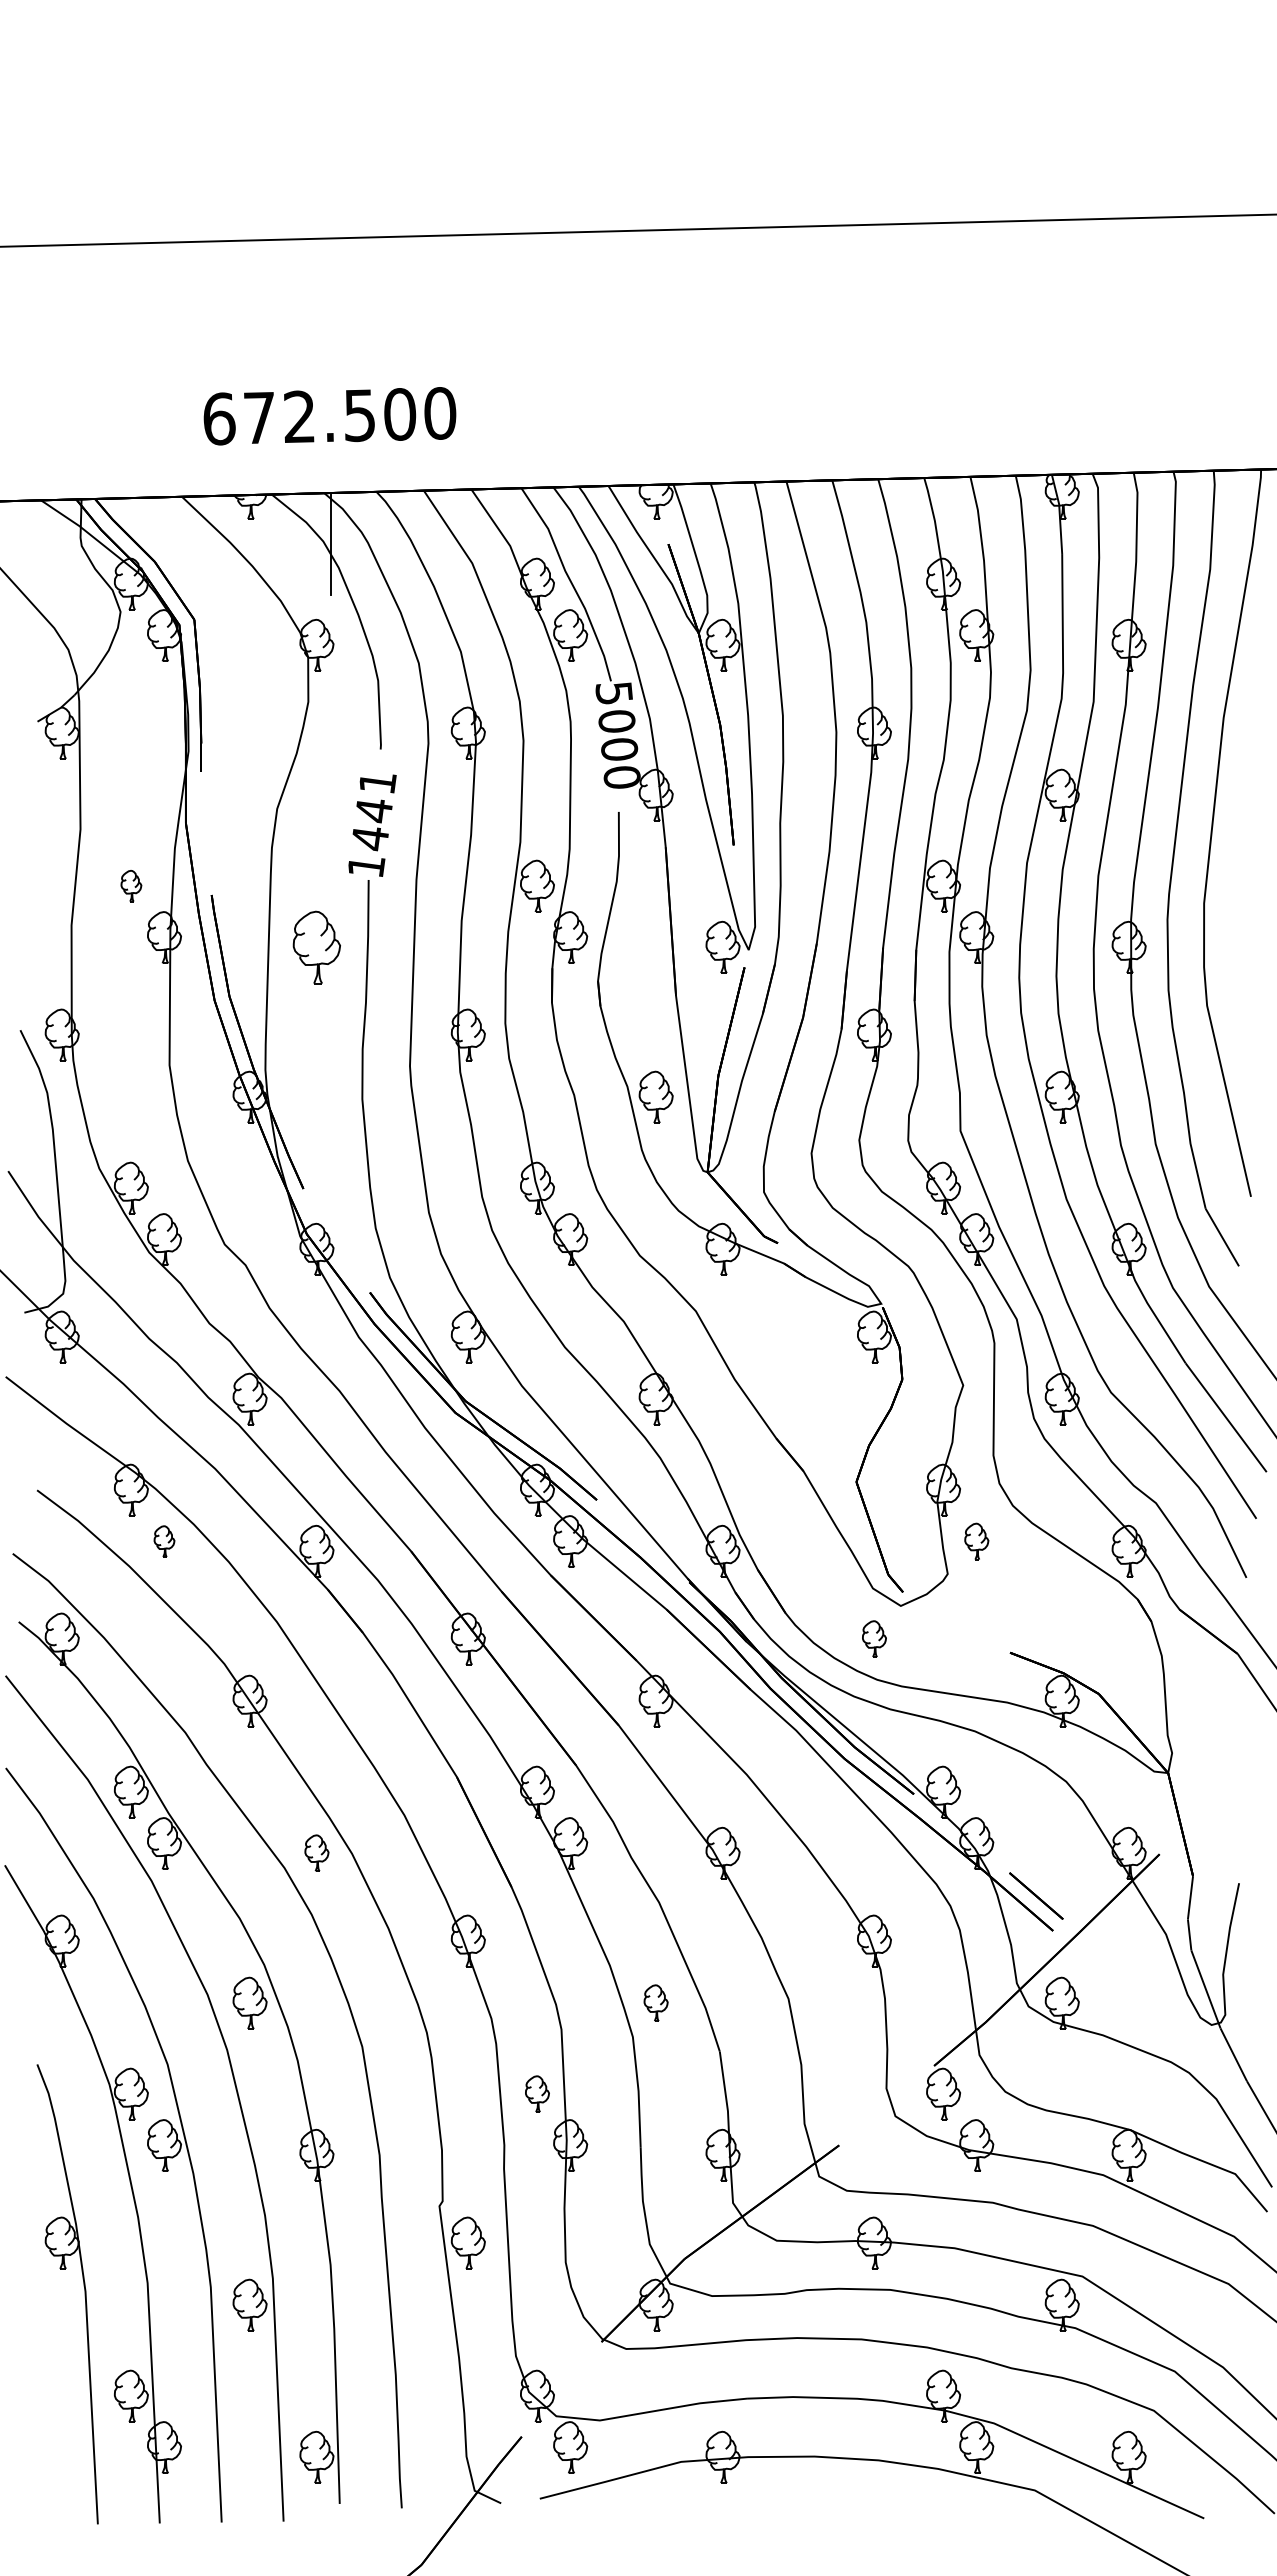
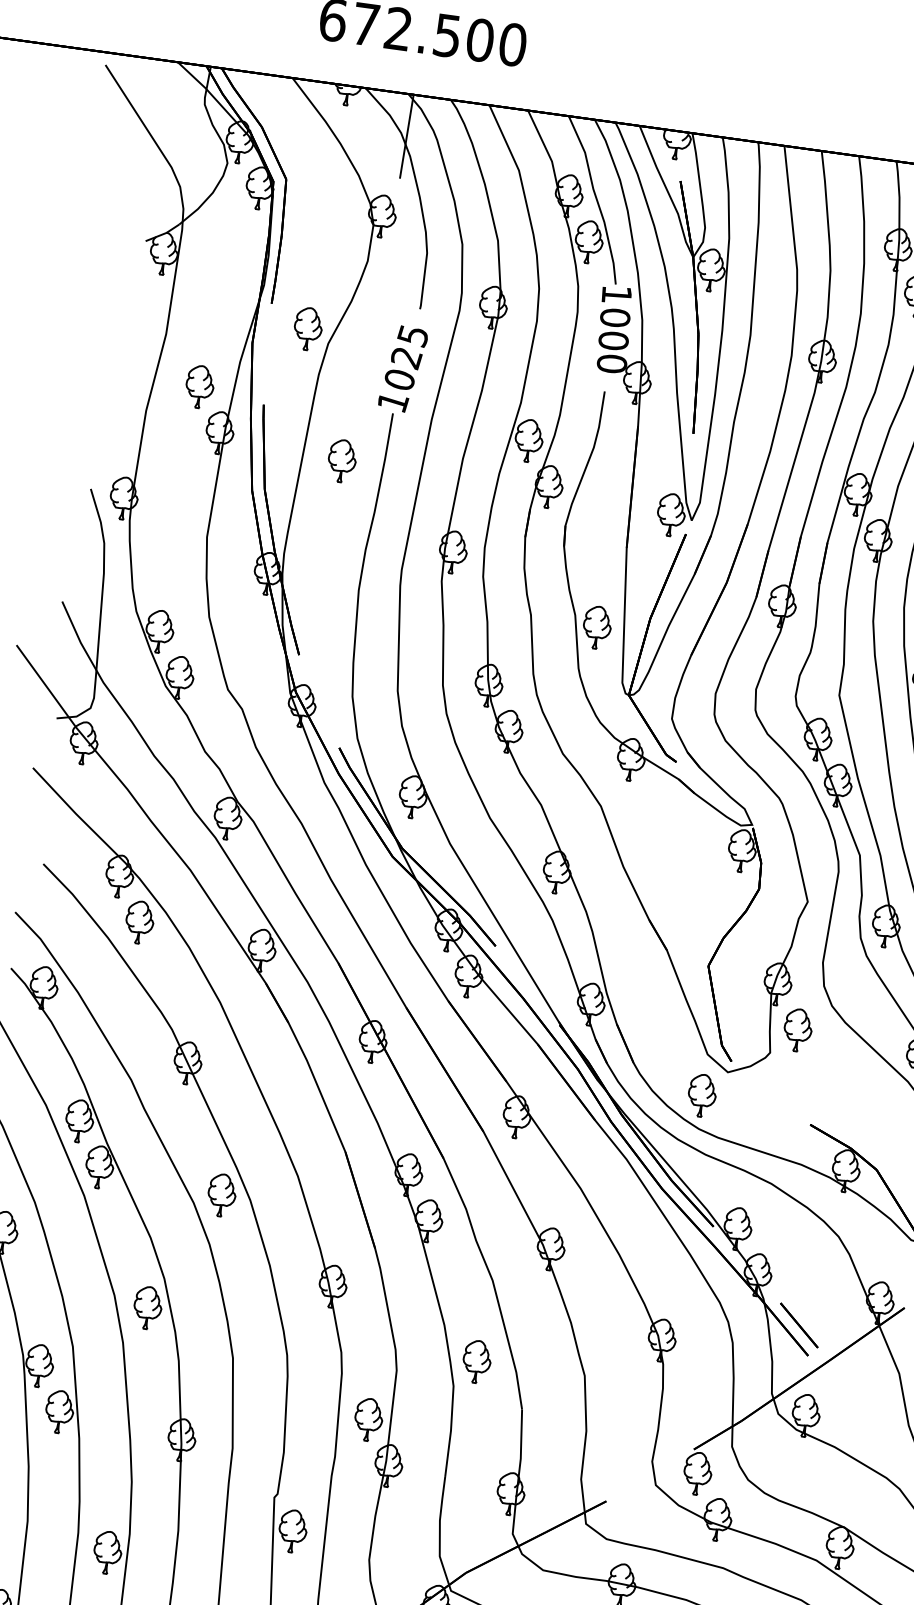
text: (613, 693) -> (616, 294), 5000 -> 1000
part: (249, 794) -> (307, 328), added
text: (373, 811) -> (406, 358), 1441 -> 1025
part: (131, 885) -> (200, 386), size x1.67
part: (316, 946) -> (341, 460), size x0.71
part: (164, 1541) -> (139, 922), size x1.67
part: (976, 1541) -> (797, 1030), size x1.43
part: (874, 1638) -> (702, 1095), size x1.43
part: (316, 1852) -> (221, 1194), size x1.43
part: (655, 2002) -> (476, 1361), size x1.43
part: (537, 2093) -> (368, 1419), size x1.43

